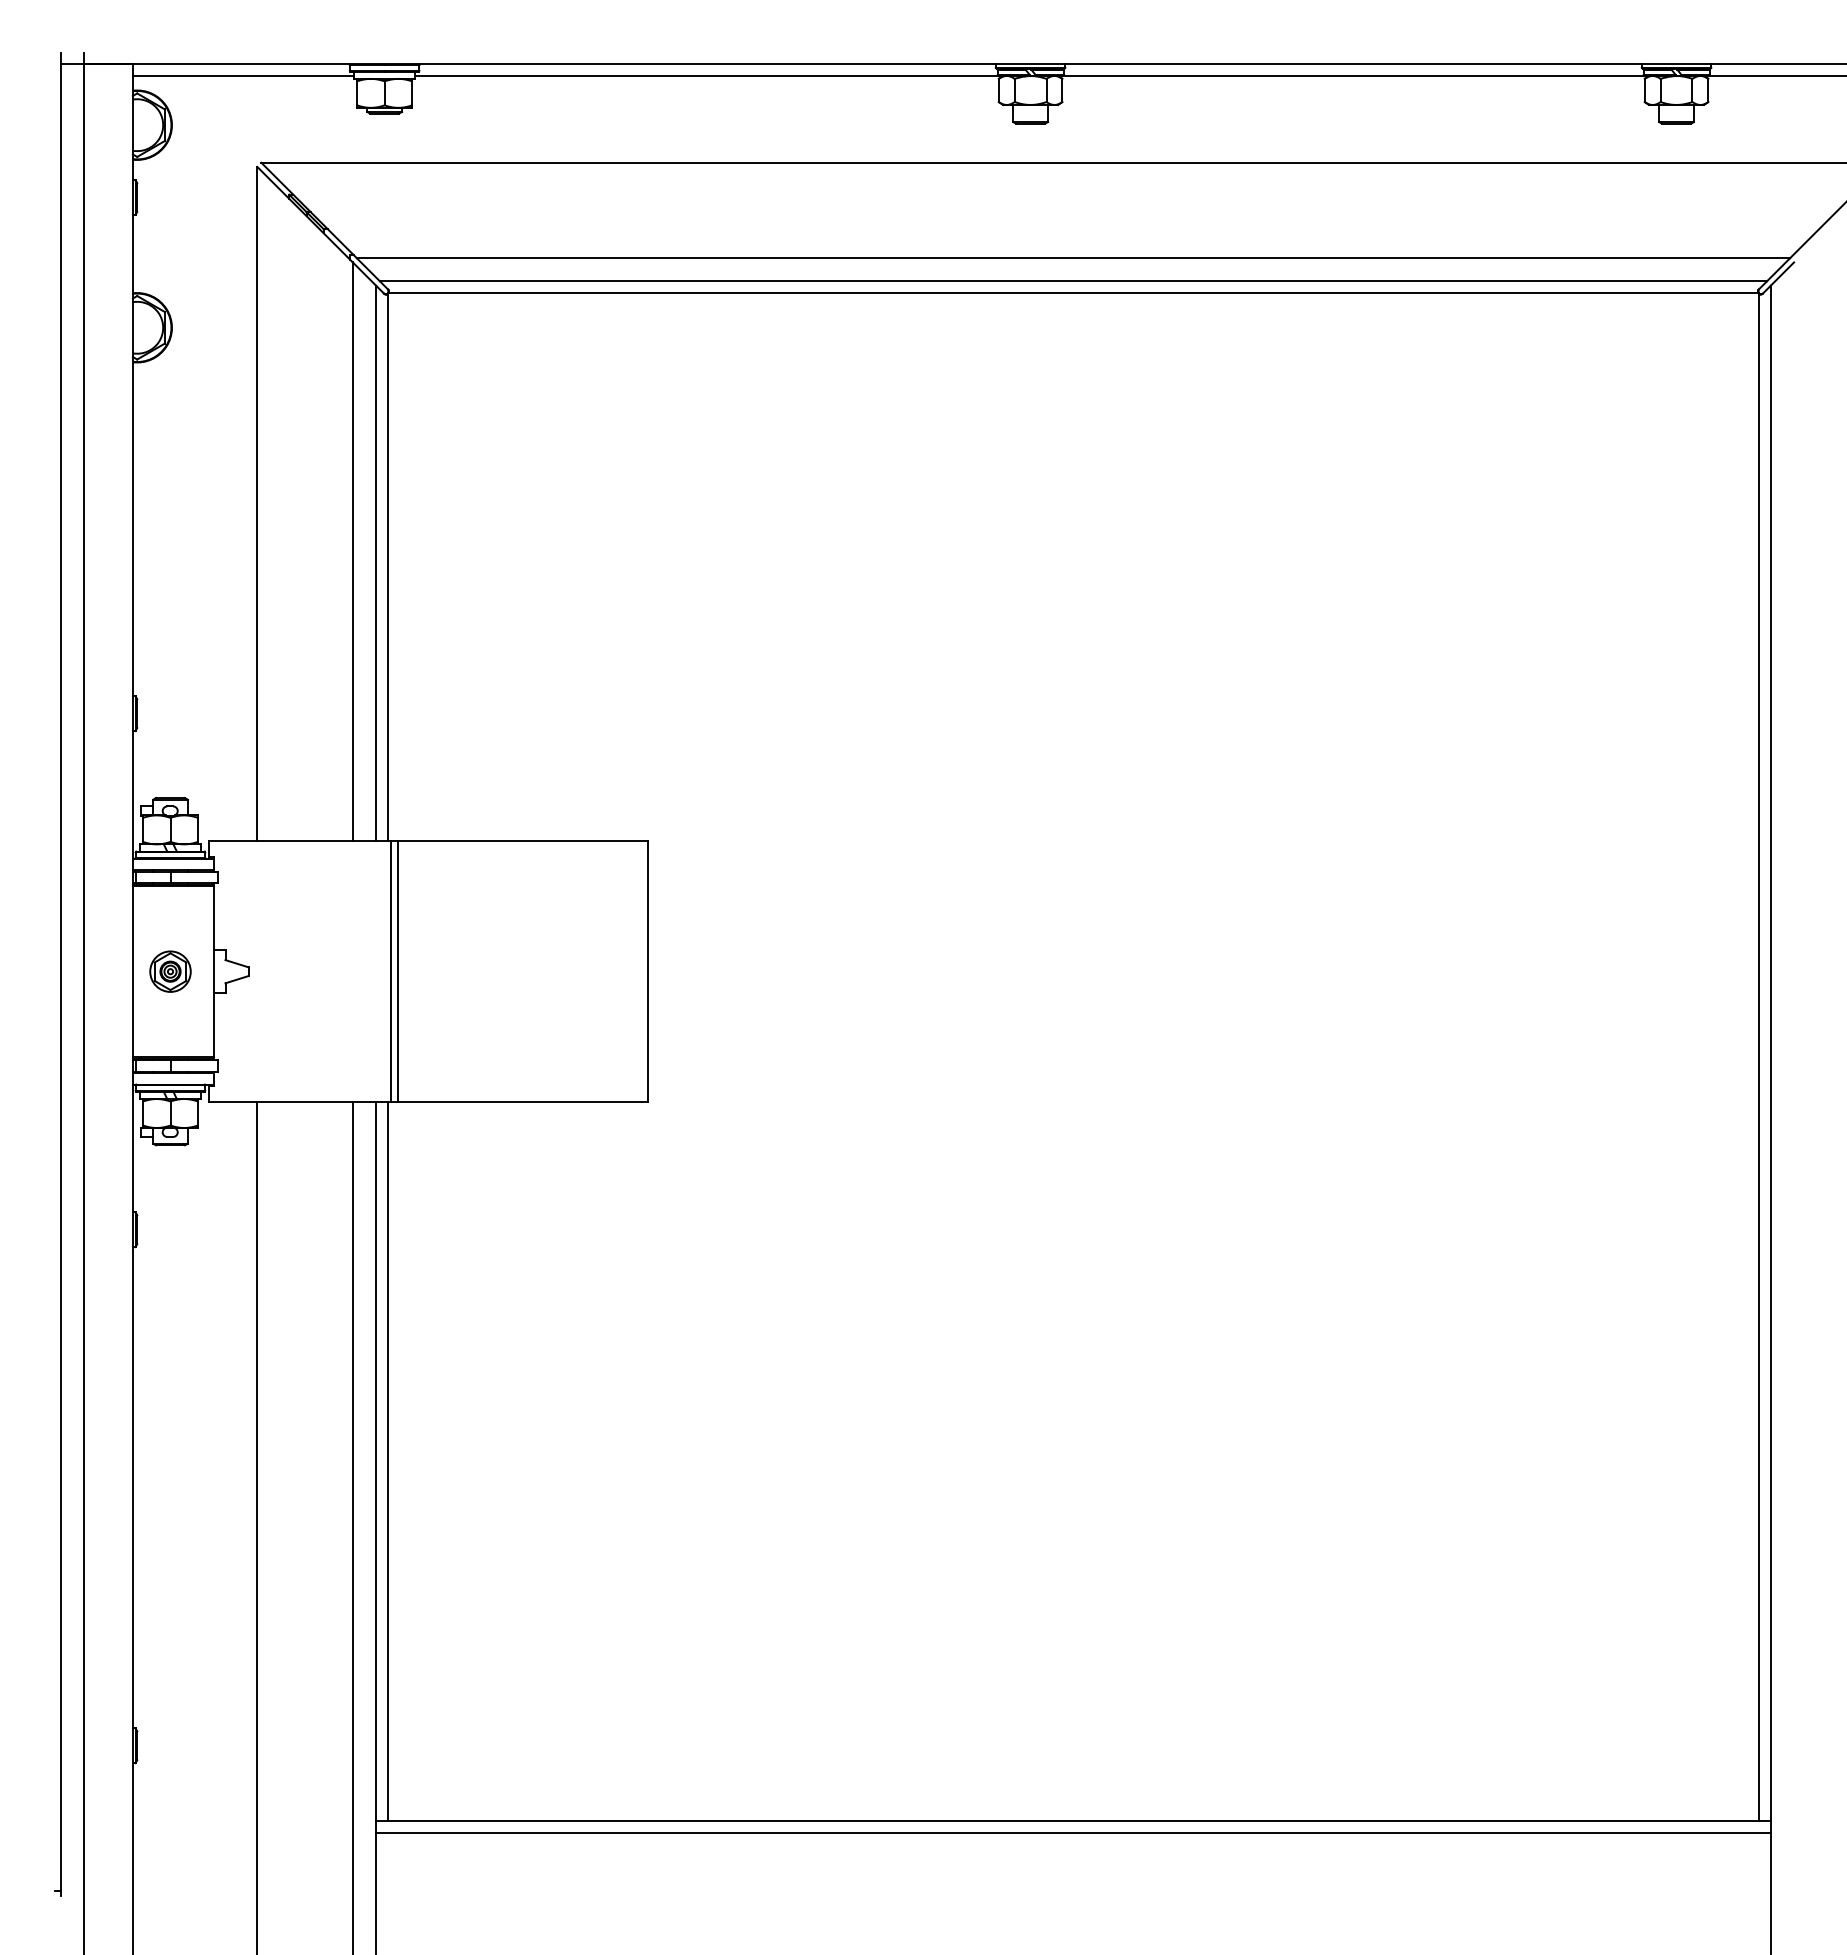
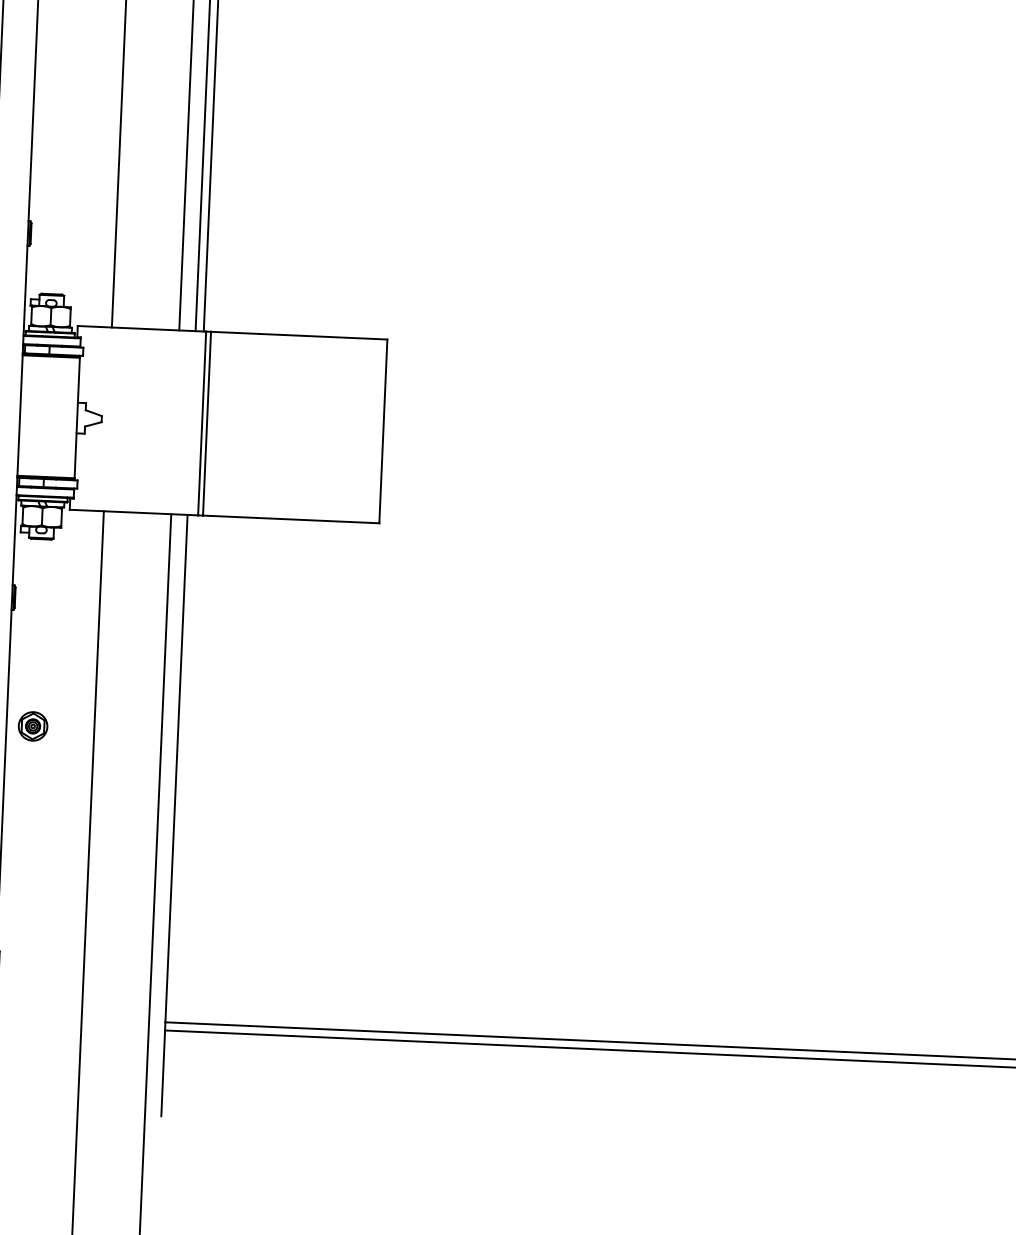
part: (170, 971) -> (33, 726), moved
line: (387, 1461) -> (184, 768), removed

